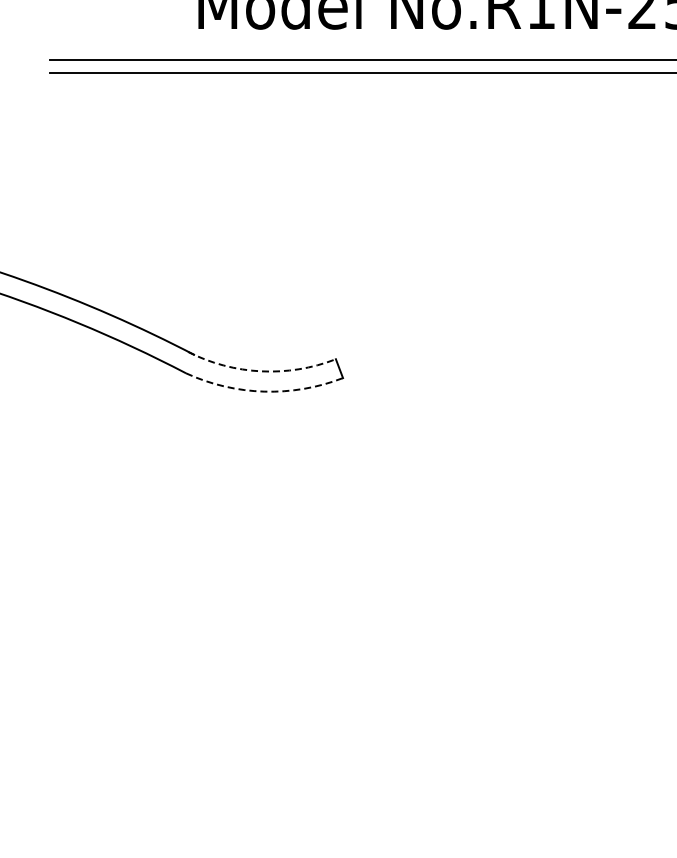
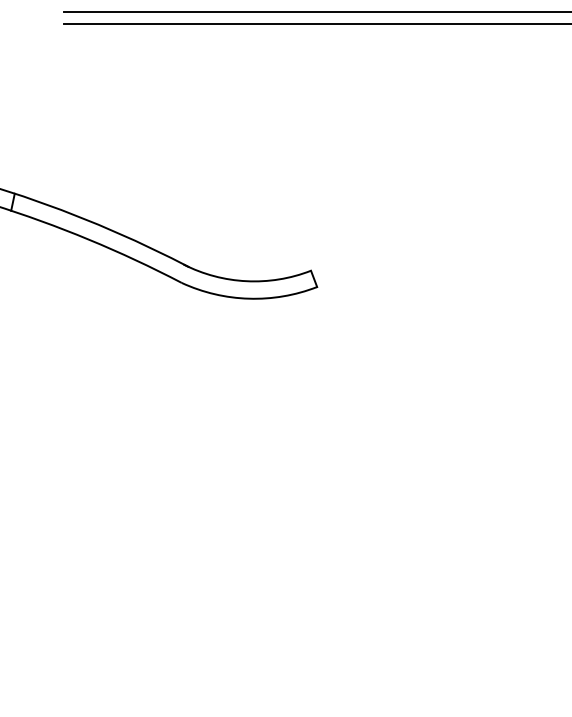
arc: (261, 371) -> (246, 281), dashed -> solid
arc: (264, 391) -> (249, 298), dashed -> solid

